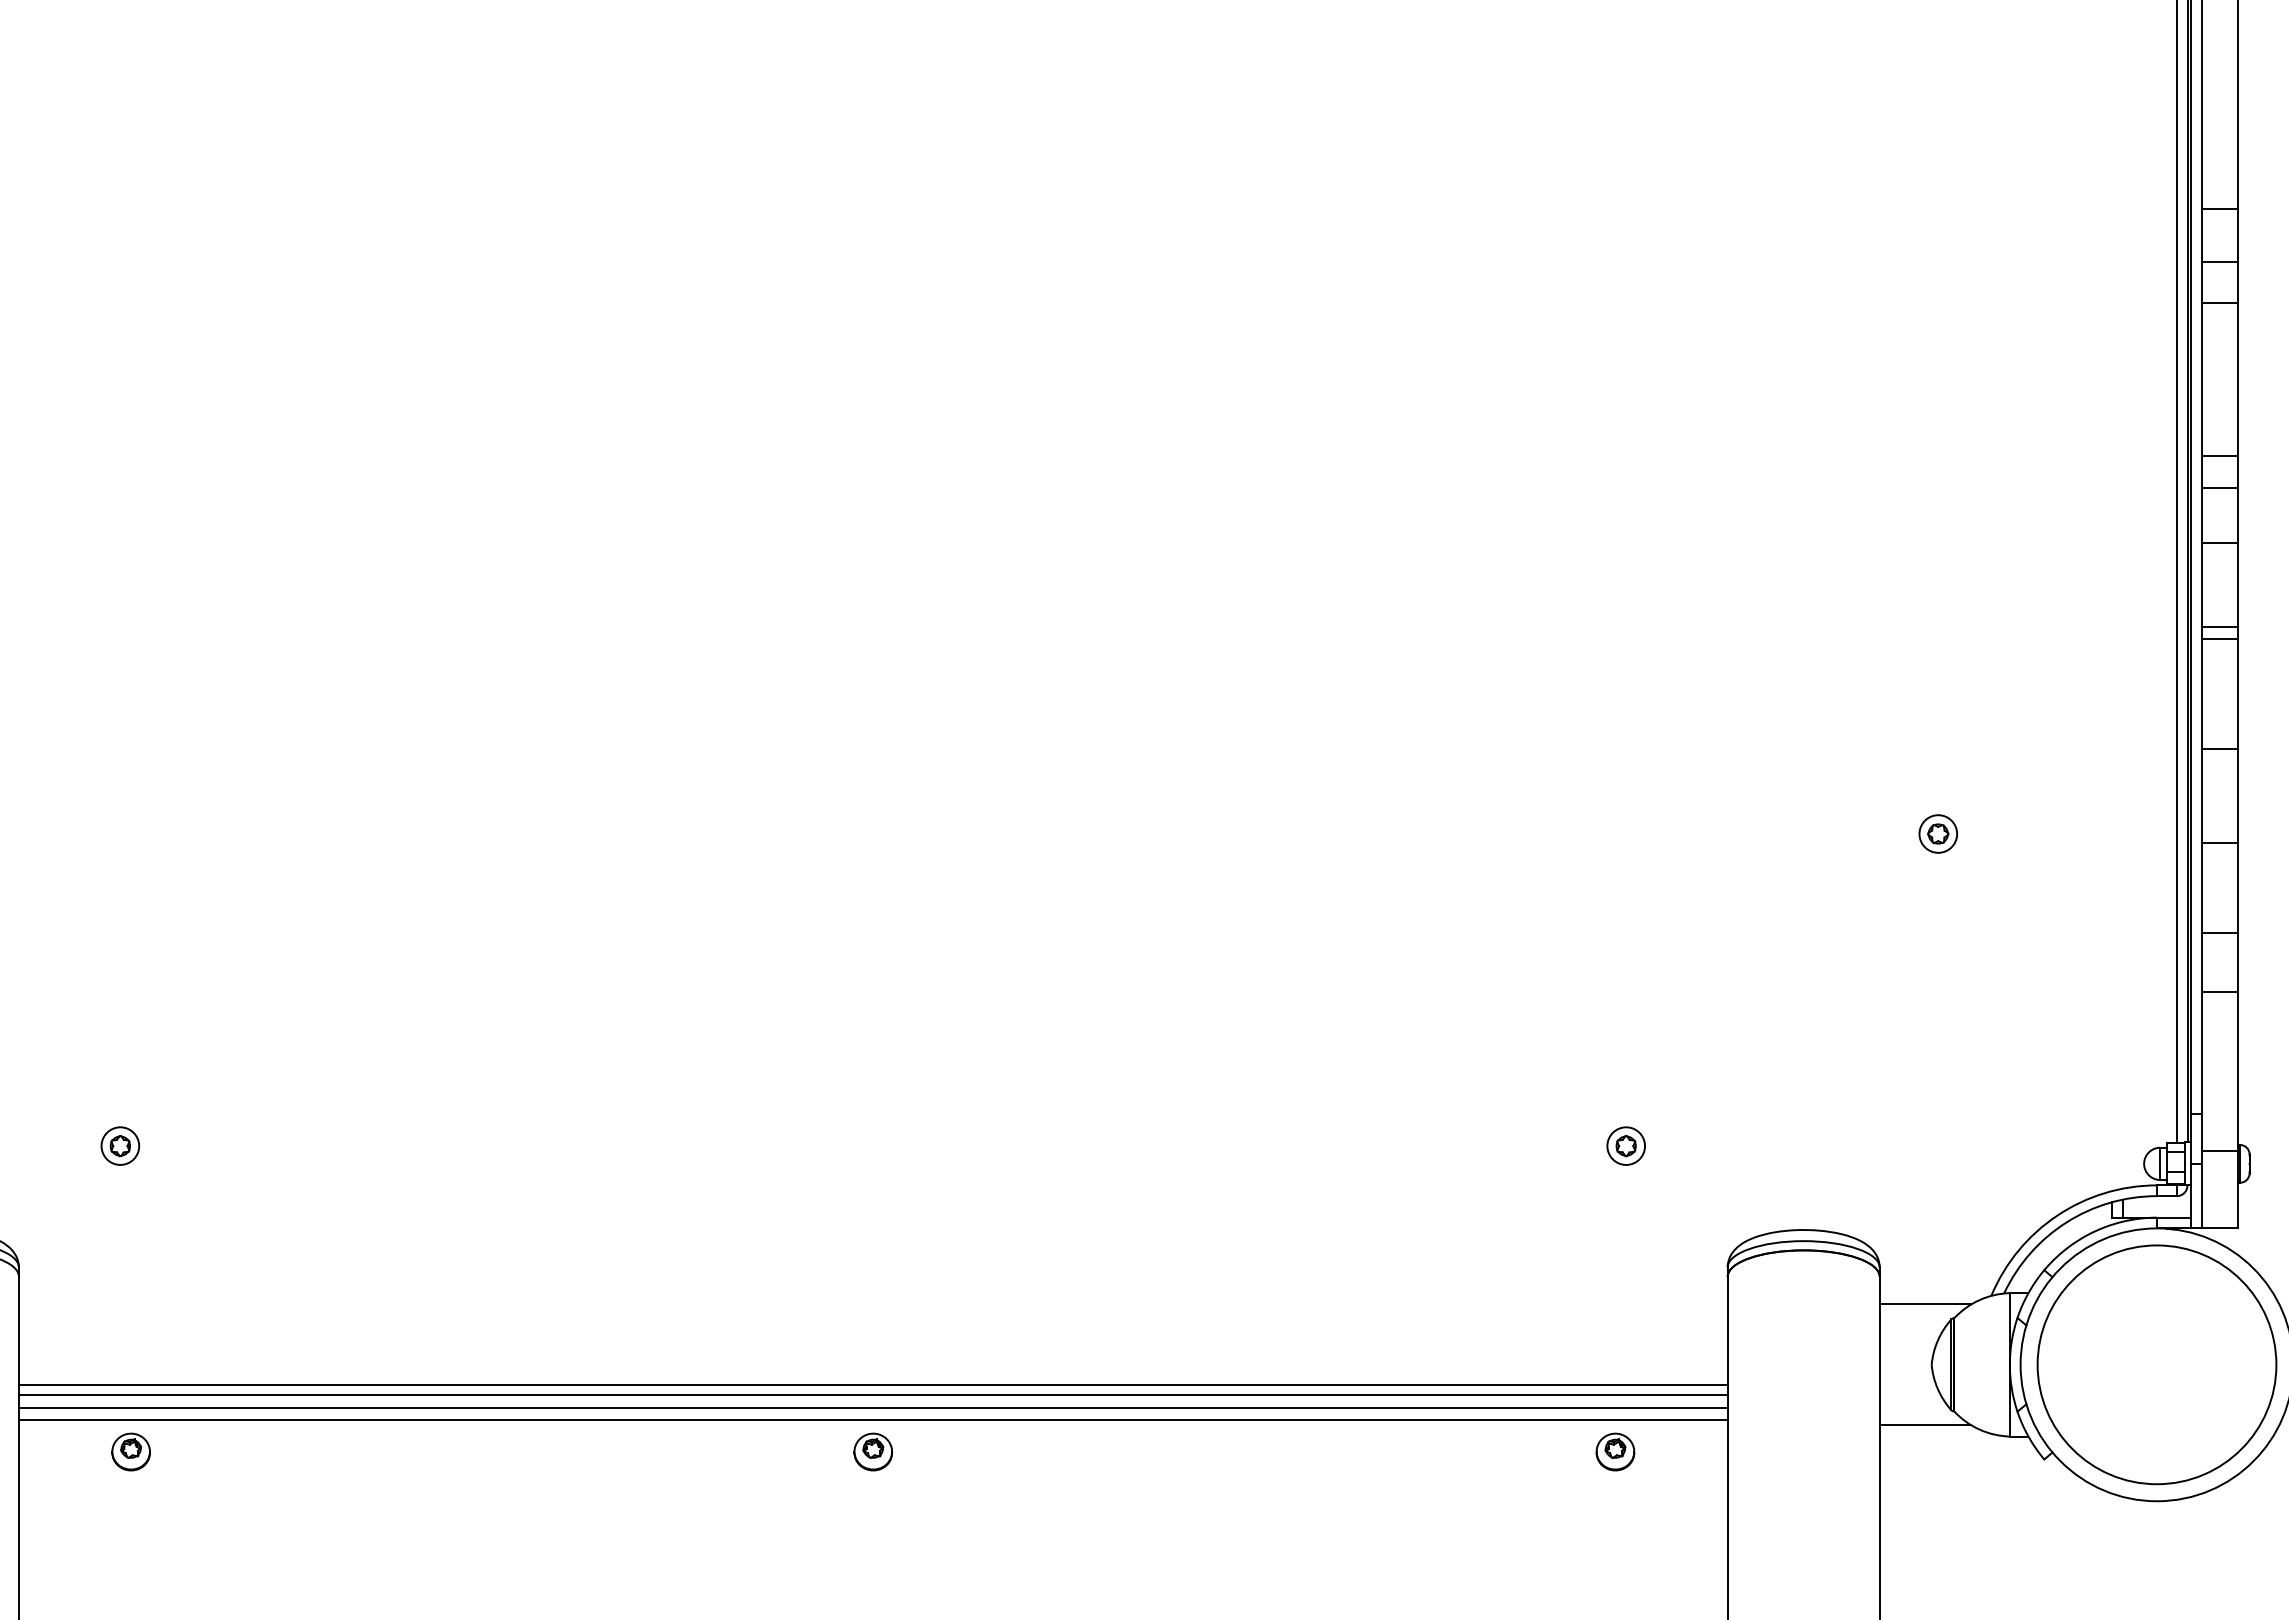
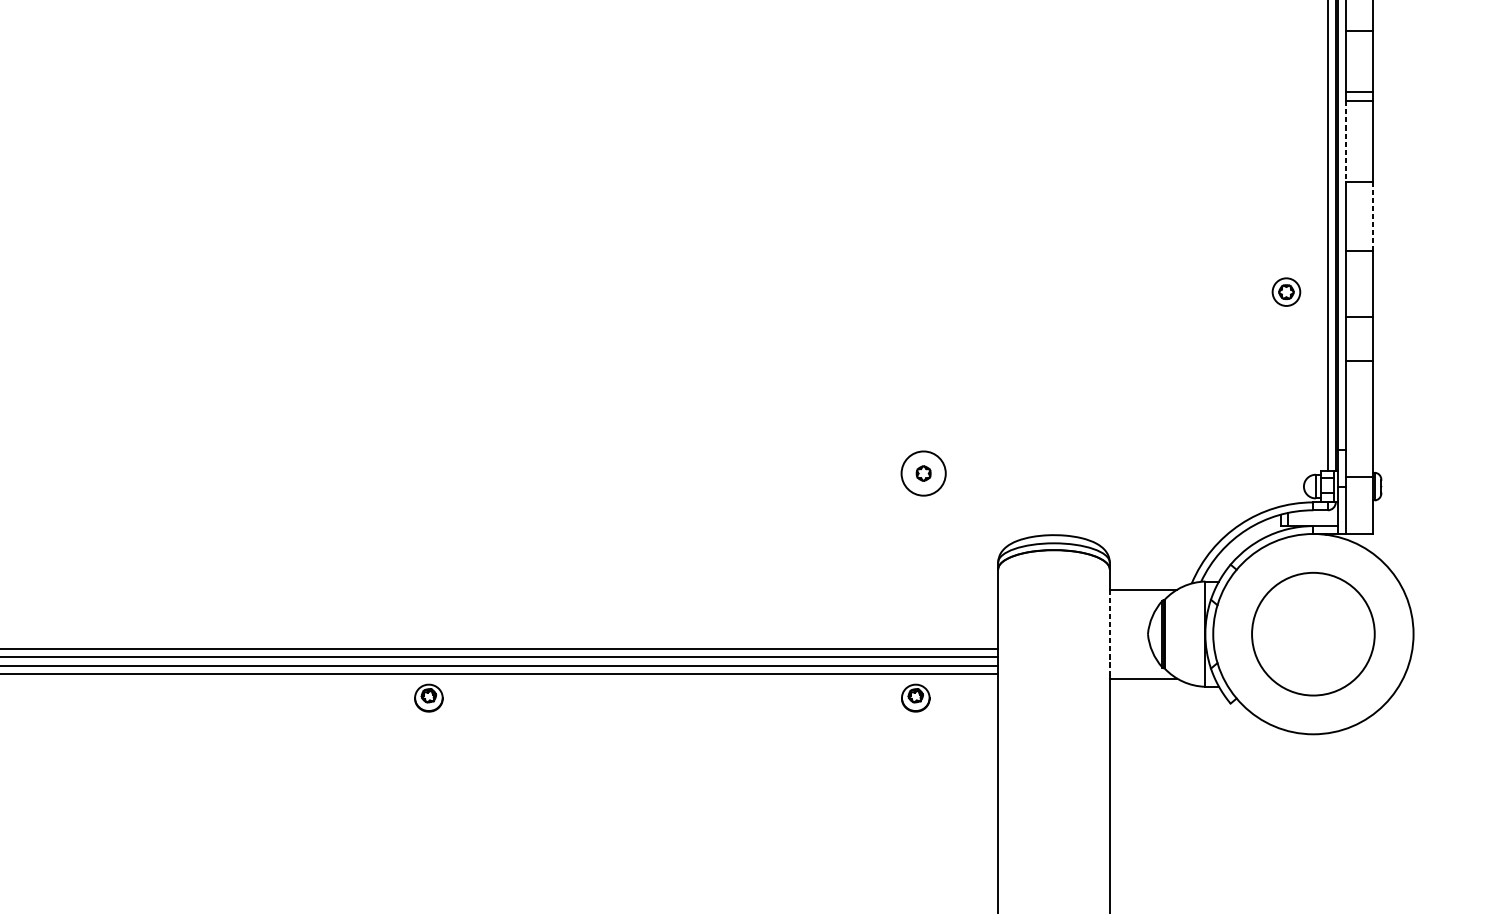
line: (2201, 693) -> (1346, 141), solid -> dashed
line: (2237, 796) -> (1372, 216), solid -> dashed
part: (1937, 833) -> (1285, 291), moved
circle: (1626, 1145) -> (923, 473), size x1.6
line: (1879, 1363) -> (1109, 633), solid -> dashed
circle: (2156, 1364) -> (1313, 633), size x0.7
part: (872, 1451) -> (428, 697), moved

